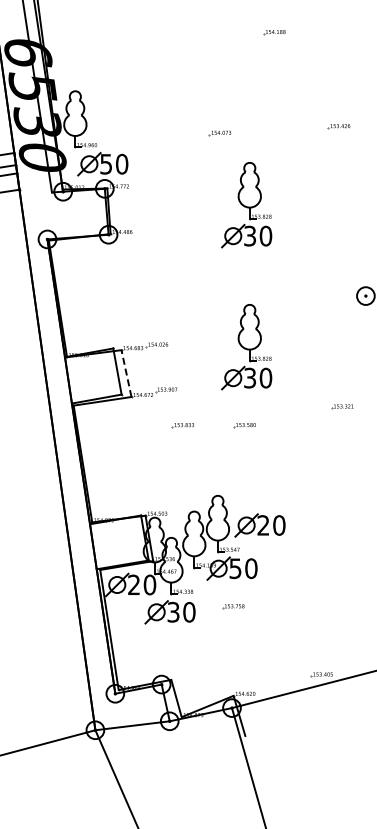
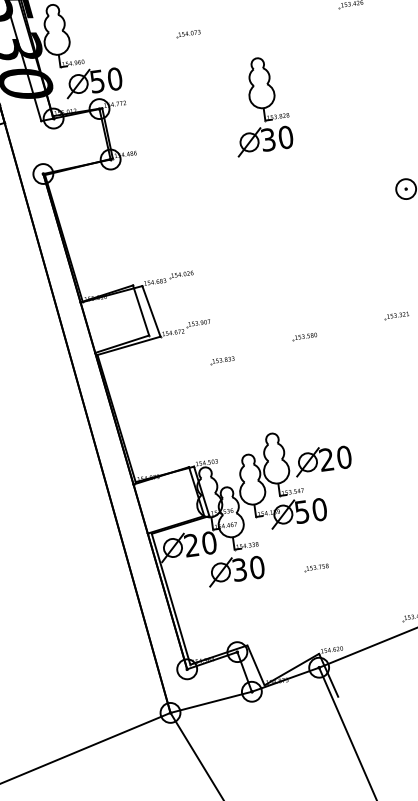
part: (219, 133) -> (187, 34), moved
part: (246, 347) -> (281, 264), removed
line: (126, 373) -> (151, 311), dashed -> solid
part: (244, 425) -> (304, 337), moved
part: (233, 606) -> (316, 567), moved

